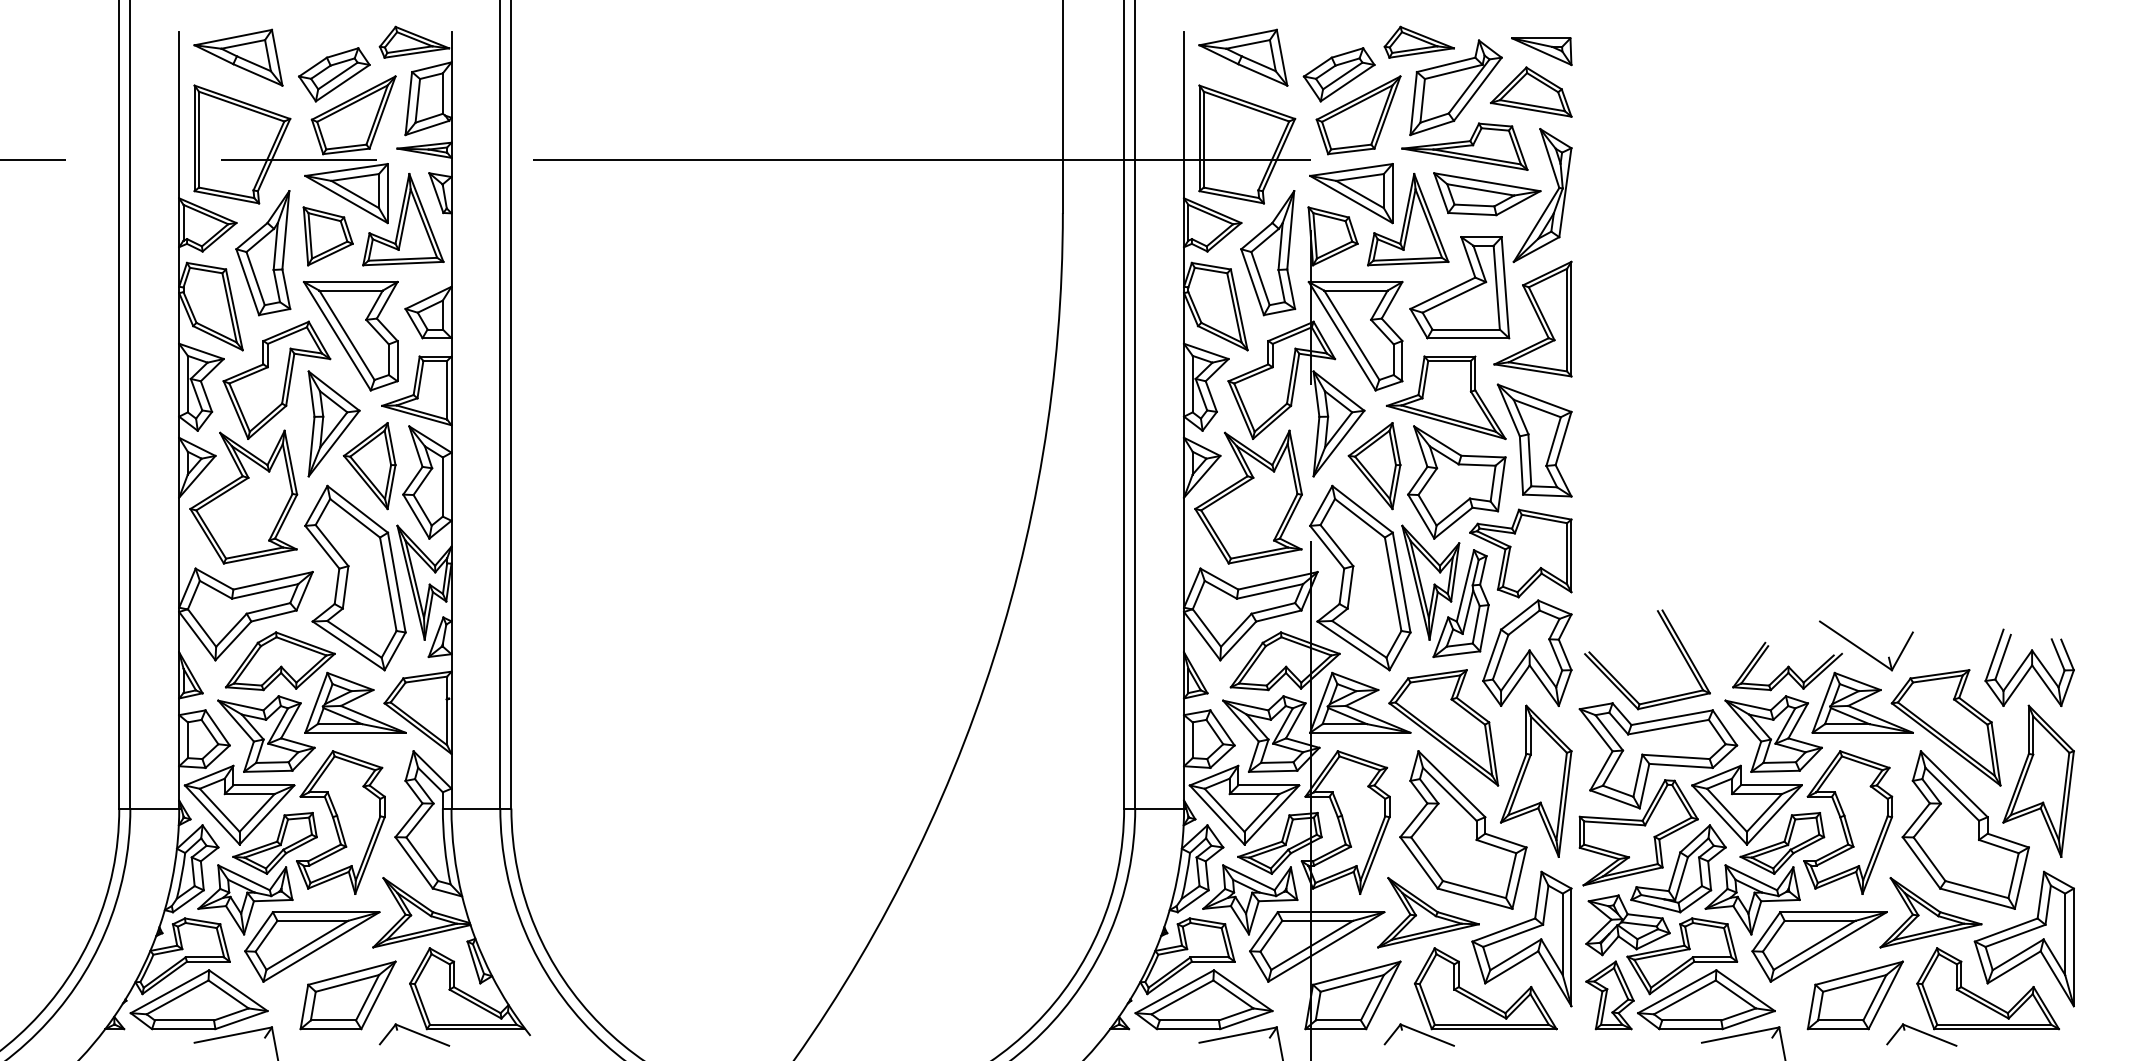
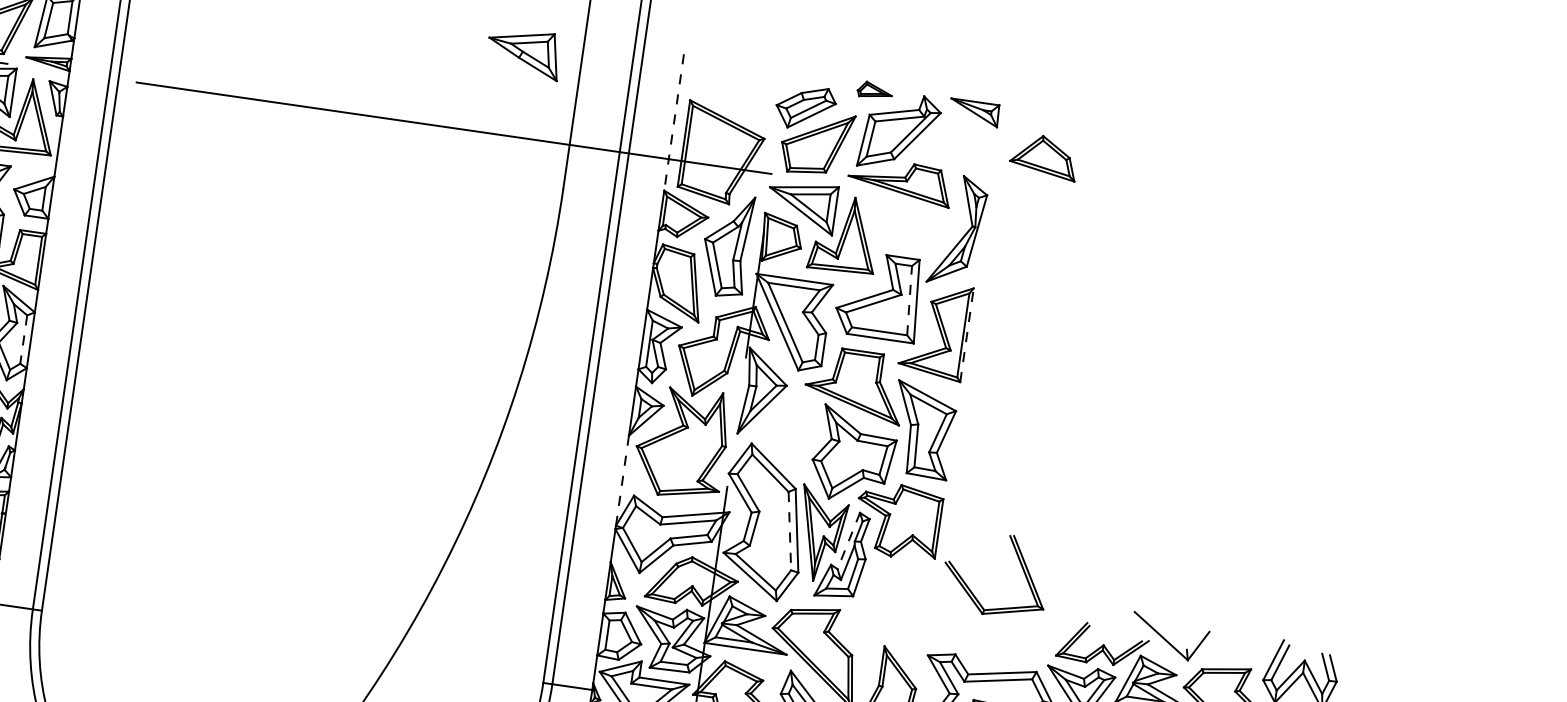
part: (1418, 41) -> (874, 90), size x0.6
part: (1243, 57) -> (524, 52), moved
part: (1531, 91) -> (1044, 156), moved
line: (1184, 115) -> (674, 122), solid -> dashed
part: (1487, 194) -> (913, 223), removed
line: (1496, 287) -> (909, 300), solid -> dashed
line: (1571, 318) -> (967, 334), solid -> dashed
part: (1374, 466) -> (788, 432), removed
line: (442, 487) -> (23, 339), solid -> dashed
line: (1184, 553) -> (622, 481), solid -> dashed
line: (1393, 584) -> (790, 531), solid -> dashed
line: (1465, 585) -> (848, 540), solid -> dashed
part: (1675, 644) -> (1020, 565), moved
part: (1527, 652) -> (891, 602), removed

